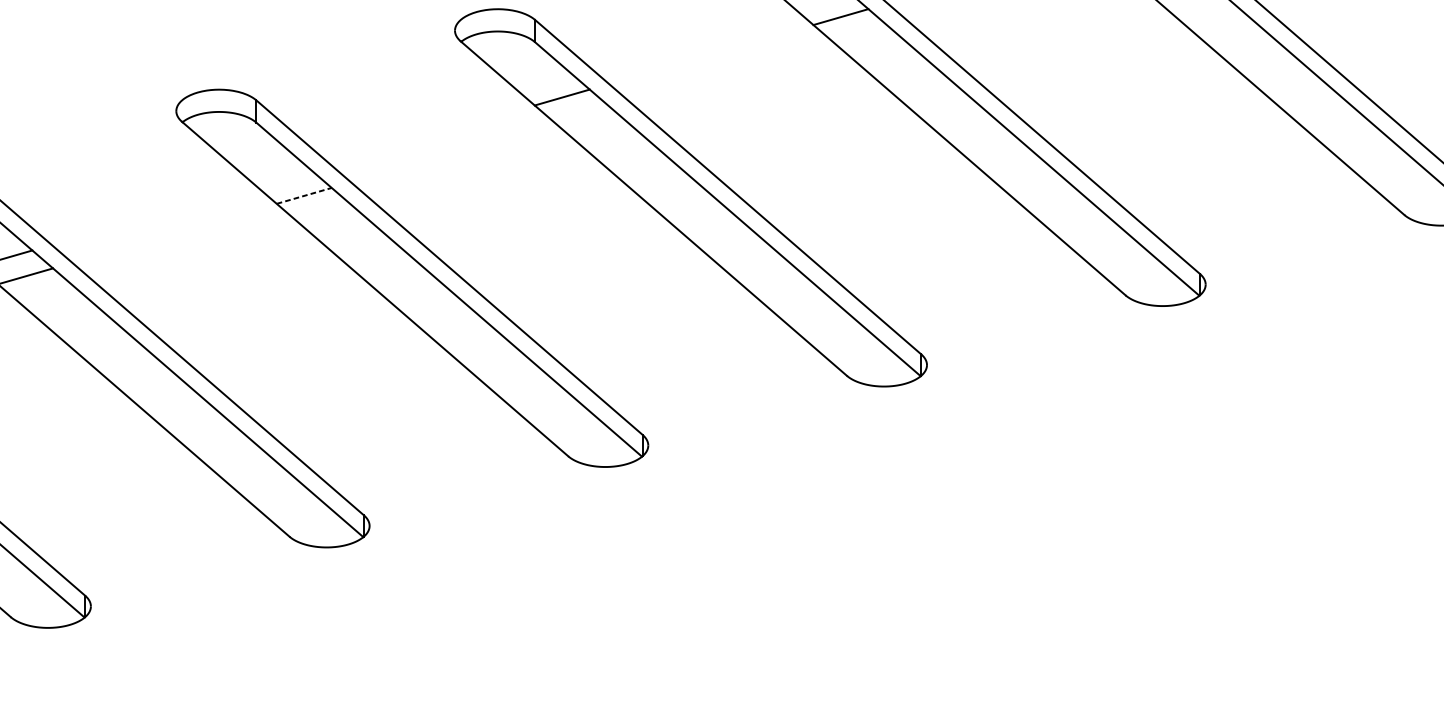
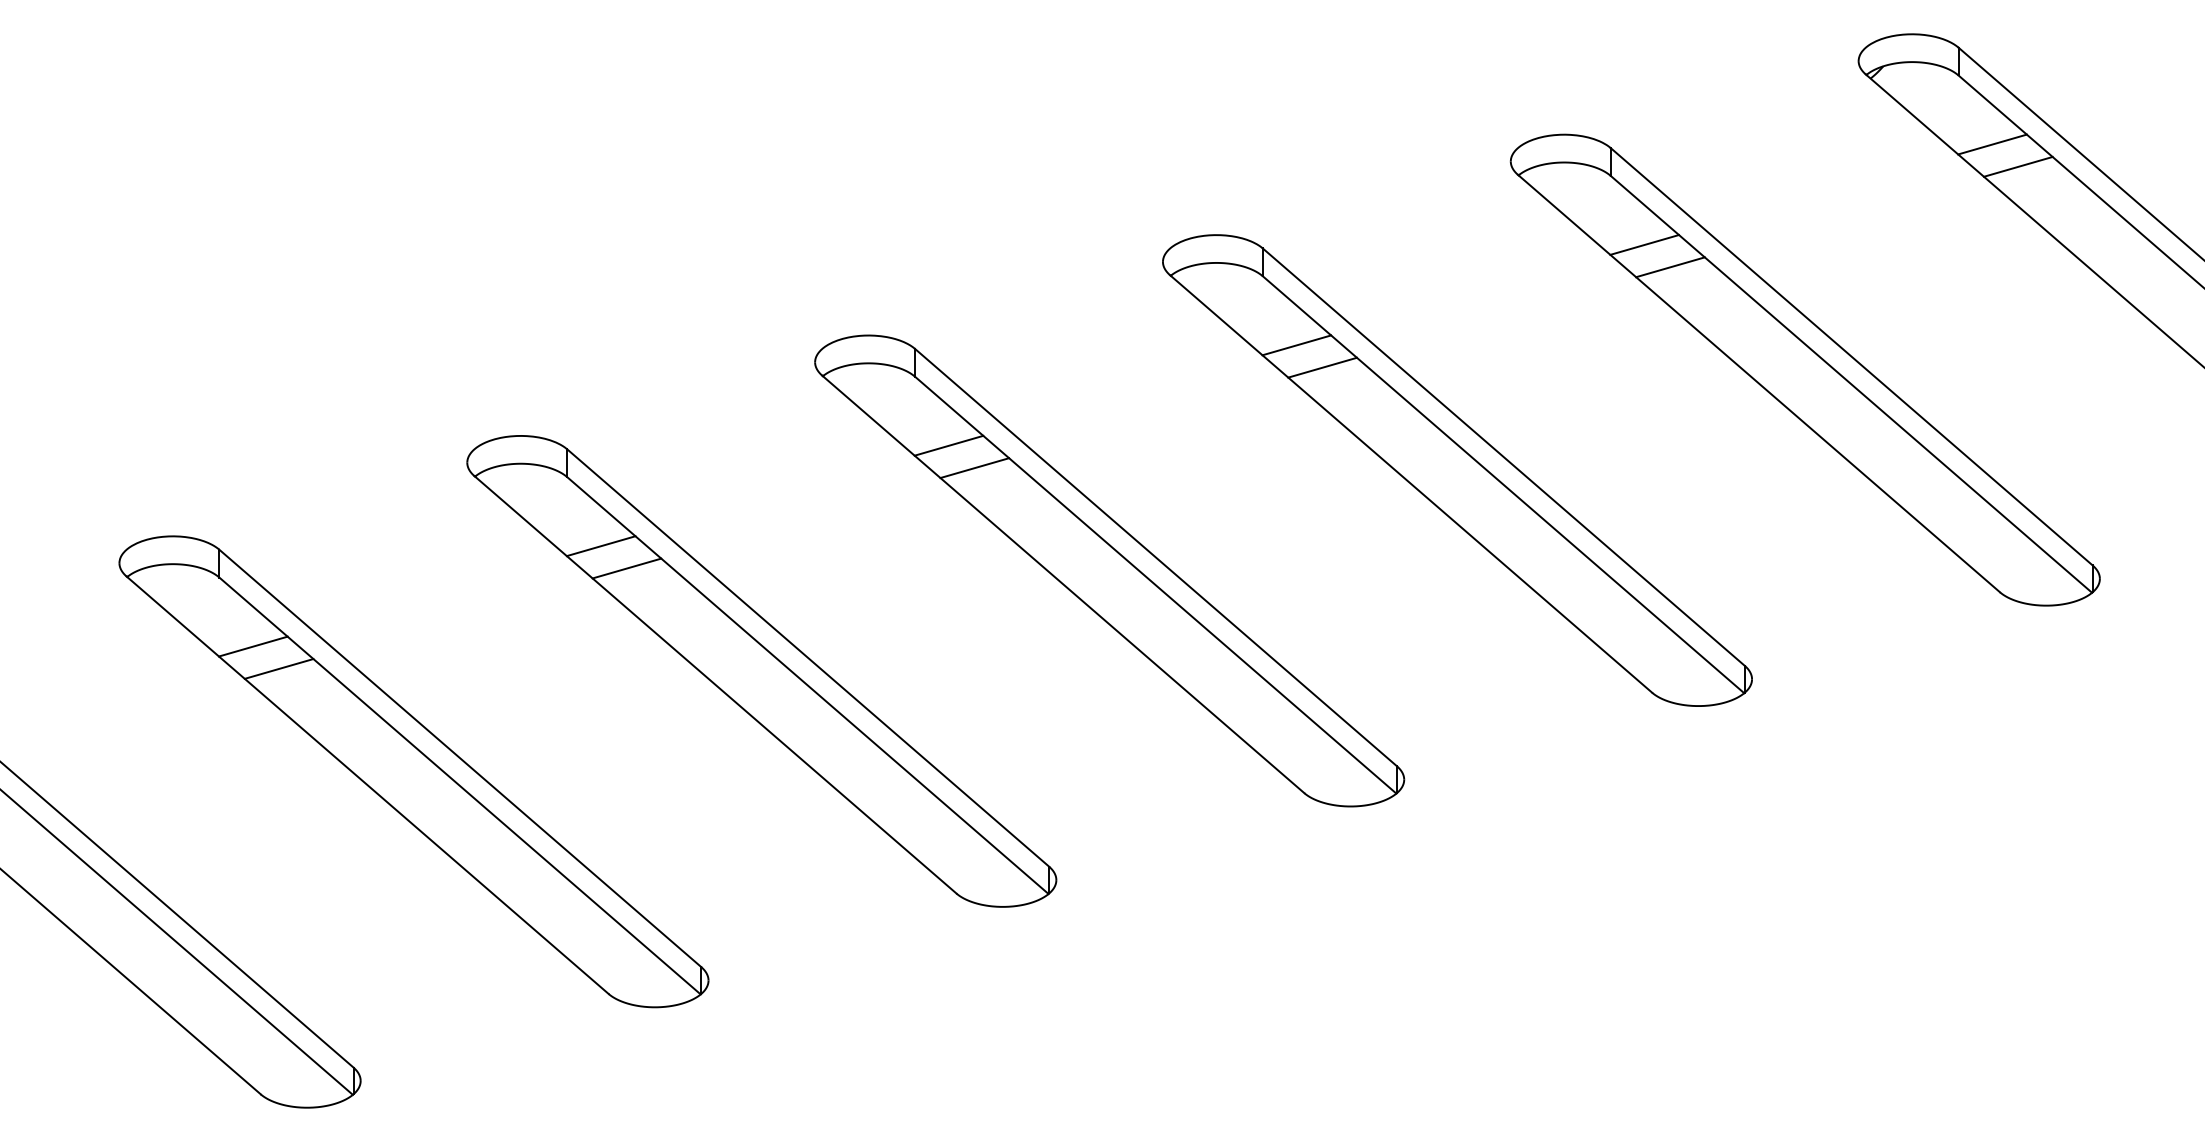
line: (861, 34) -> (1322, 367), added
line: (582, 115) -> (974, 468), added
line: (283, 178) -> (600, 546), added
line: (303, 195) -> (626, 568), dashed -> solid

